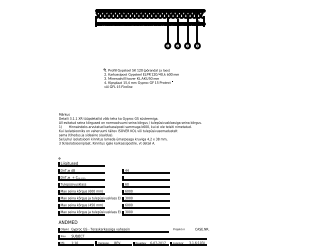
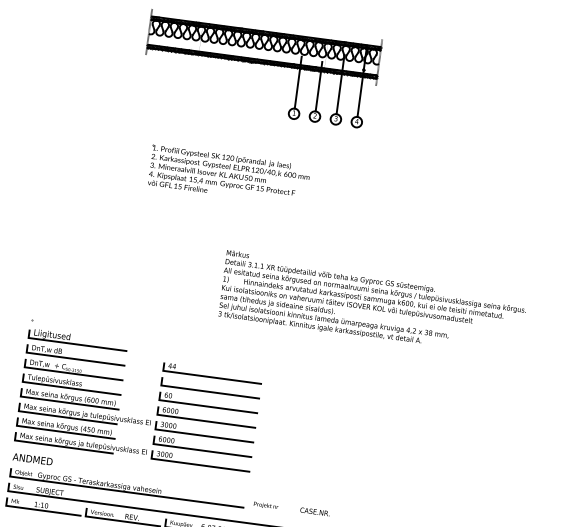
text: (130, 129) -> (373, 304), moved

